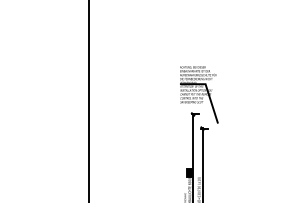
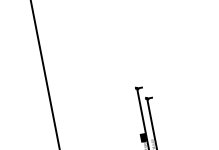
part: (199, 94) -> (139, 71), removed

